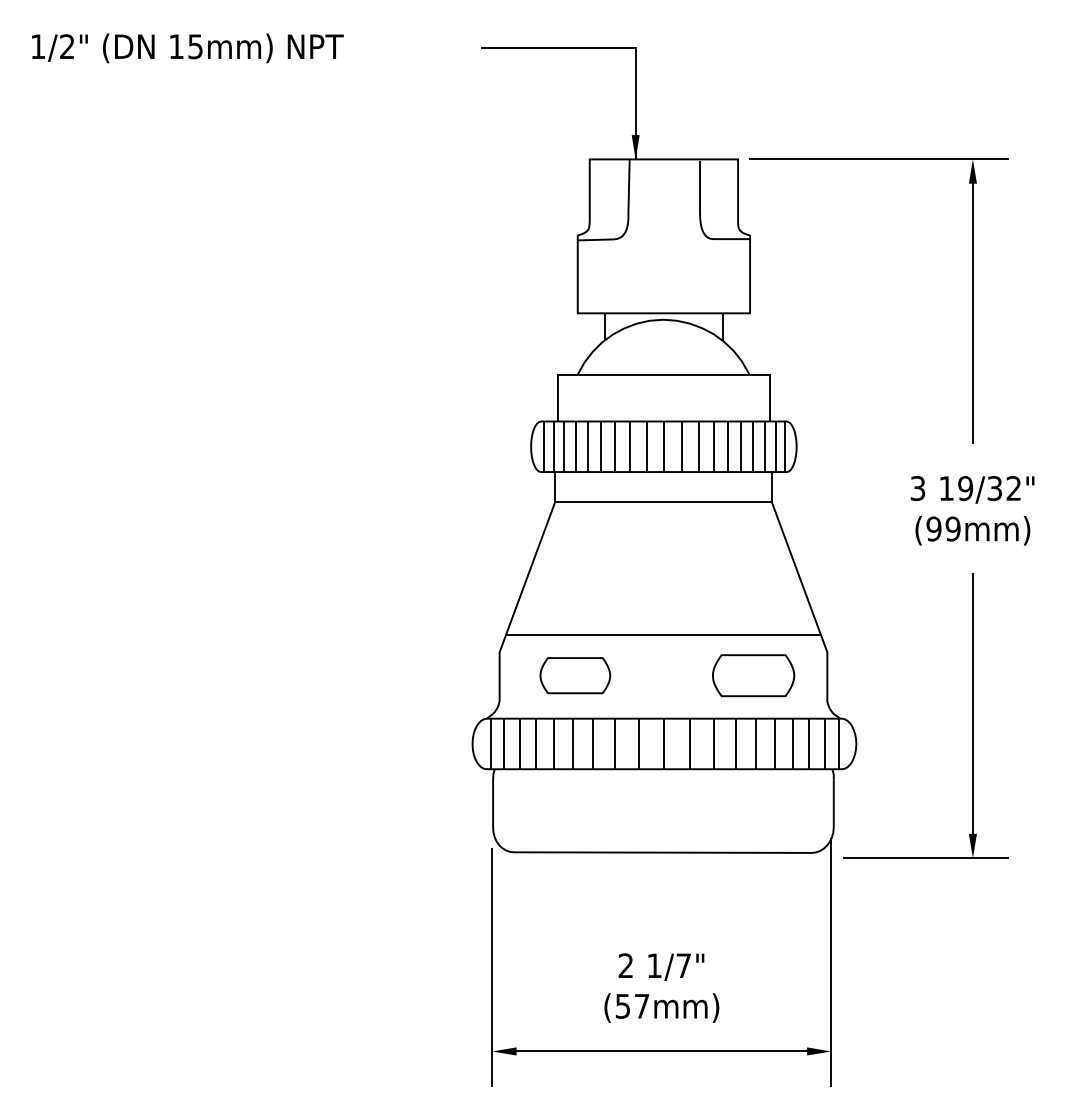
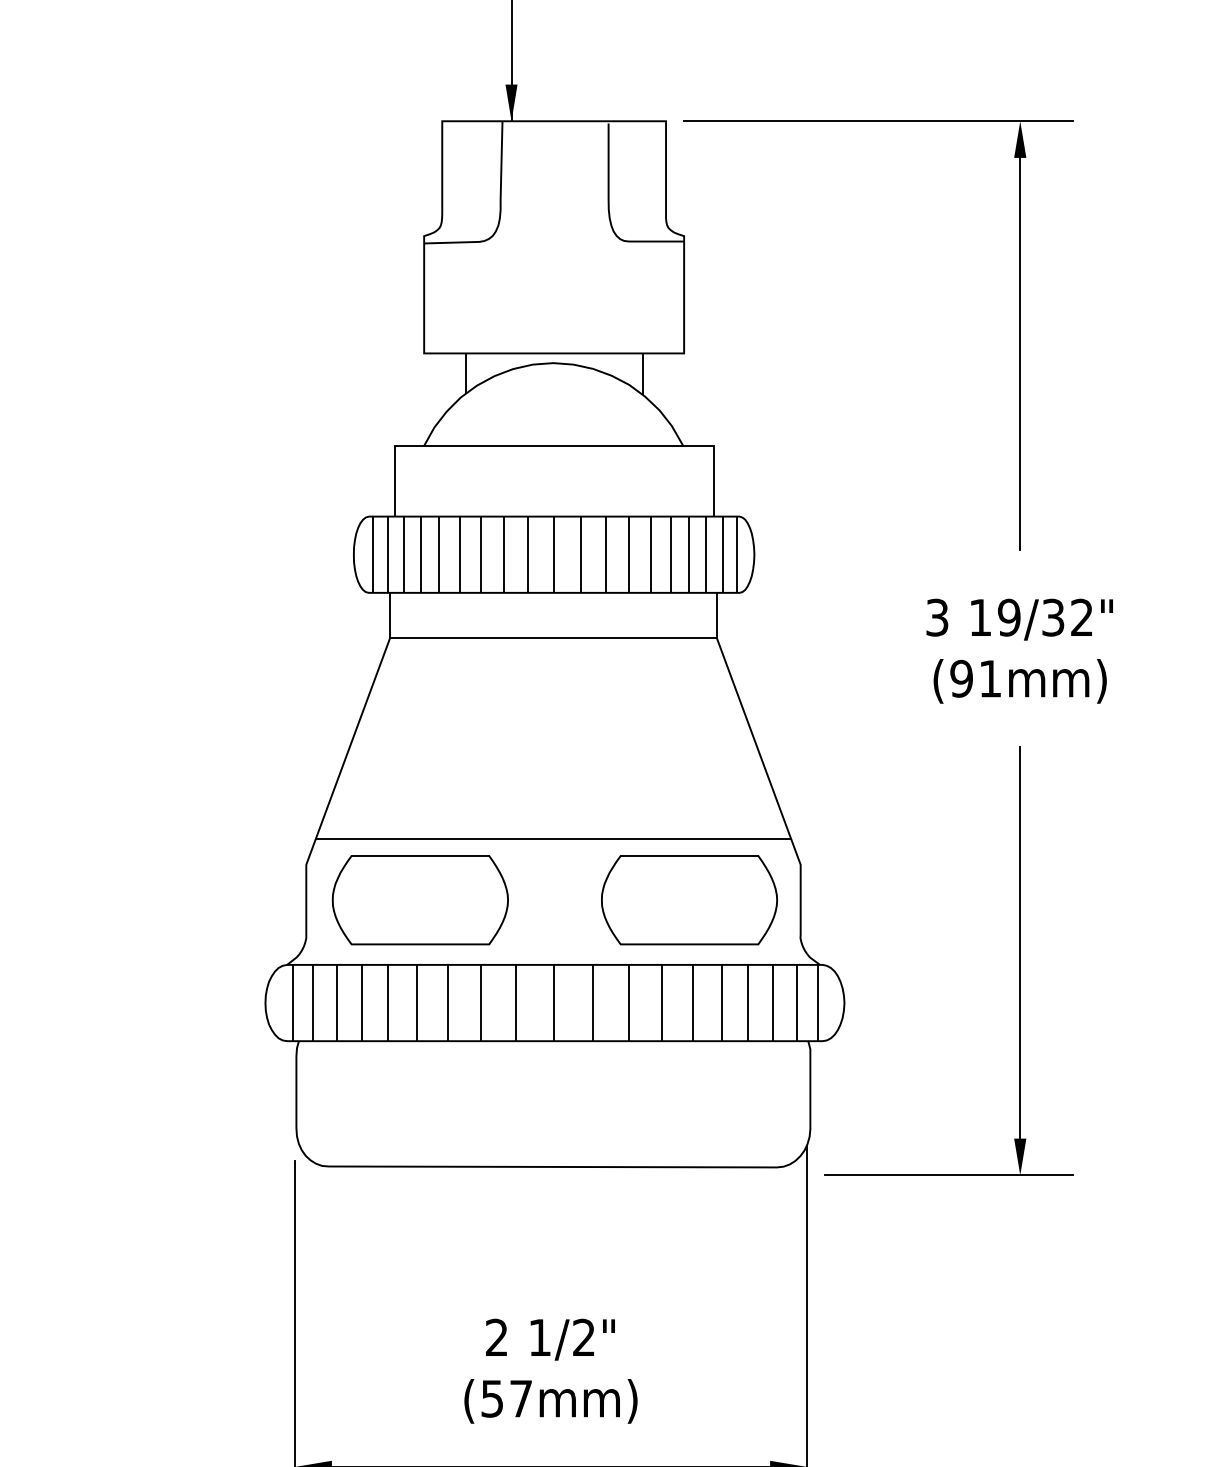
text: (952, 528) -> (989, 678), (99mm) -> (91mm)
part: (575, 675) -> (420, 899), size x1.67
part: (753, 675) -> (689, 899), size x1.43
text: (683, 965) -> (583, 1337), 1/7" -> 1/2"

